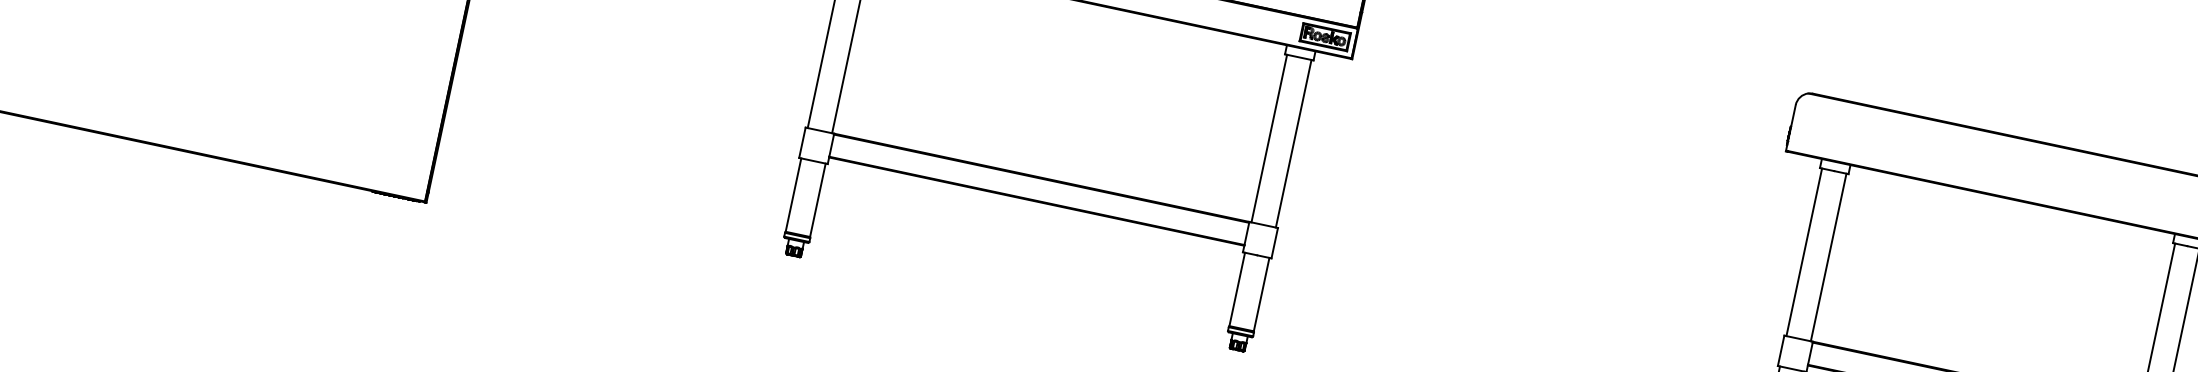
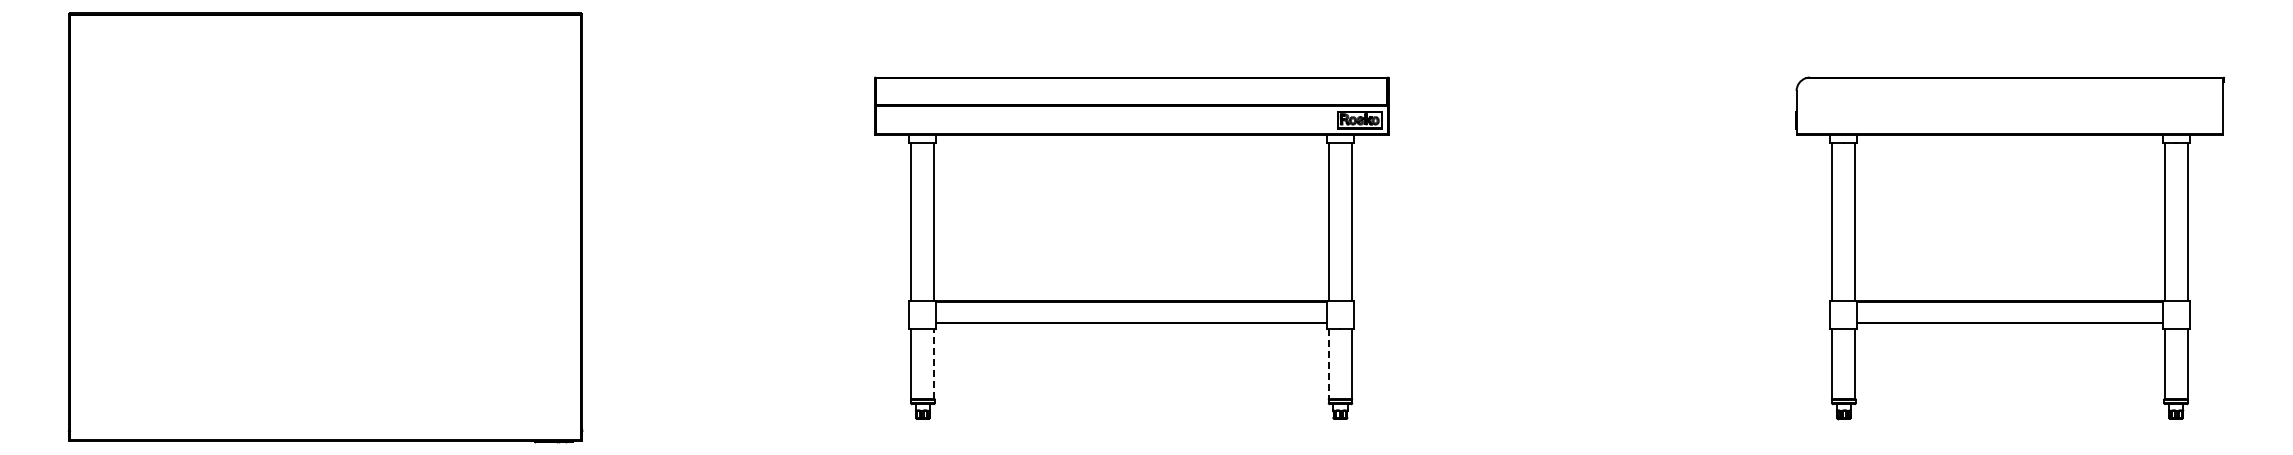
line: (818, 199) -> (934, 363), solid -> dashed
line: (1237, 289) -> (1329, 363), solid -> dashed

